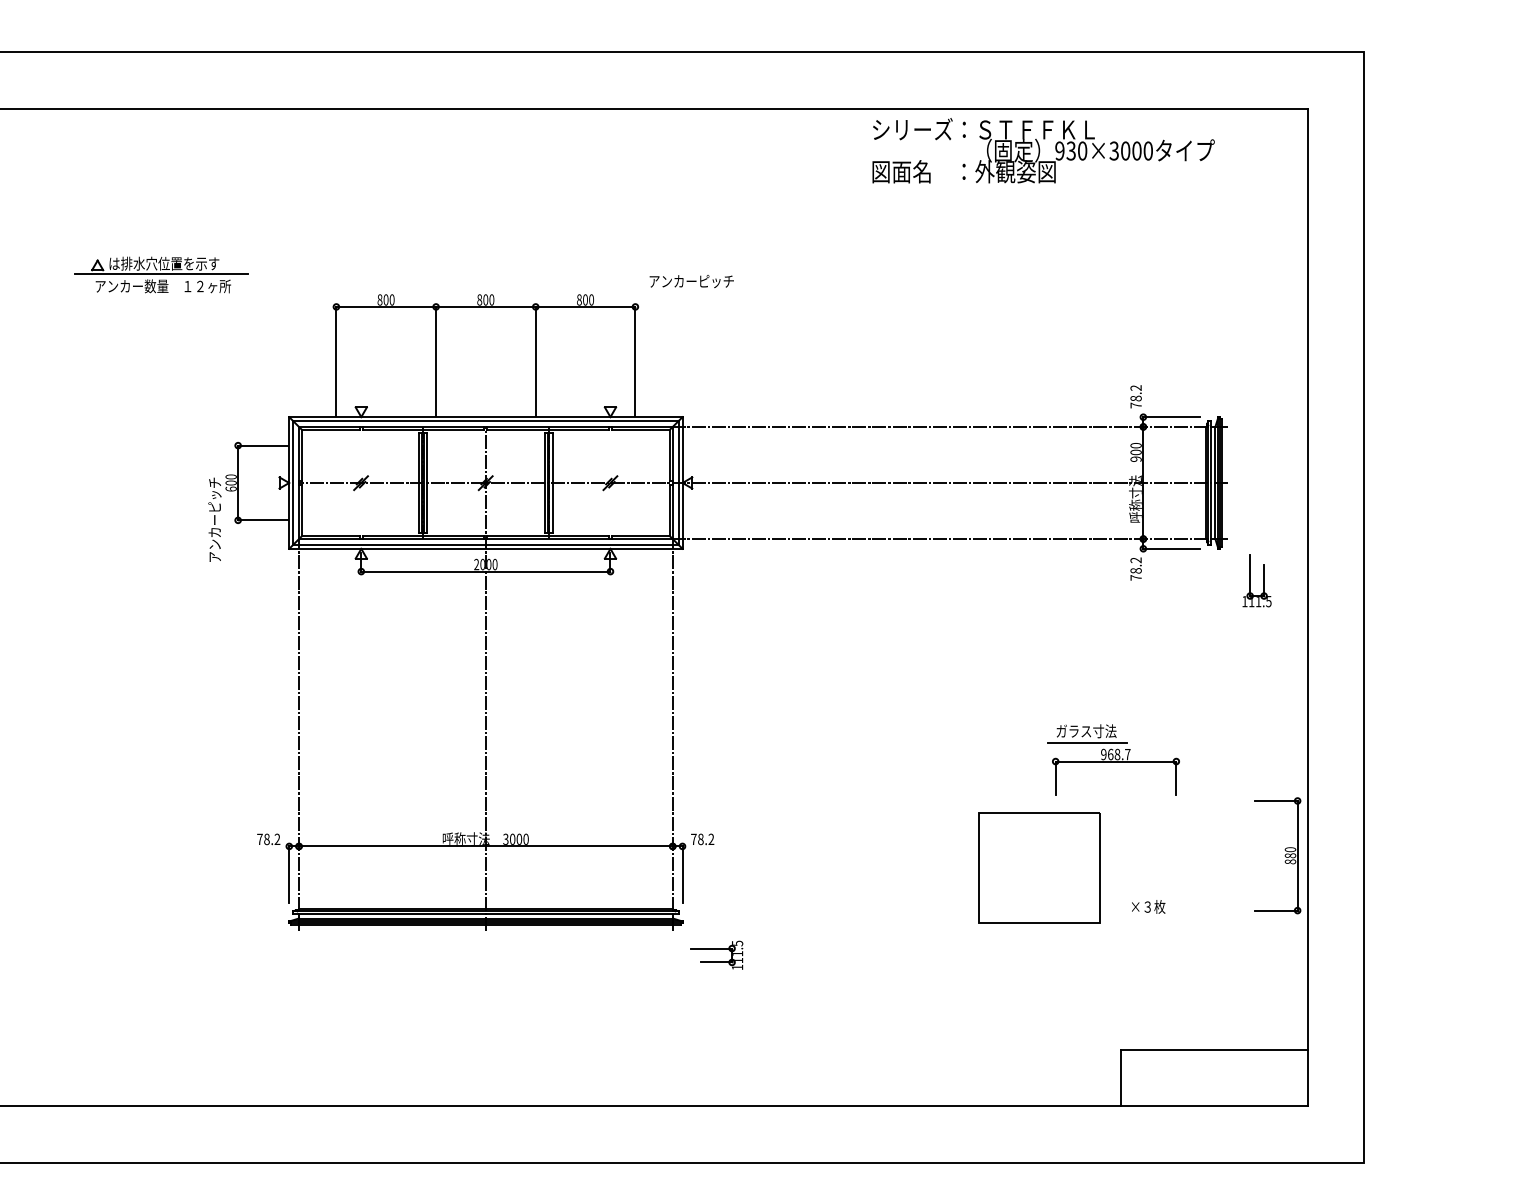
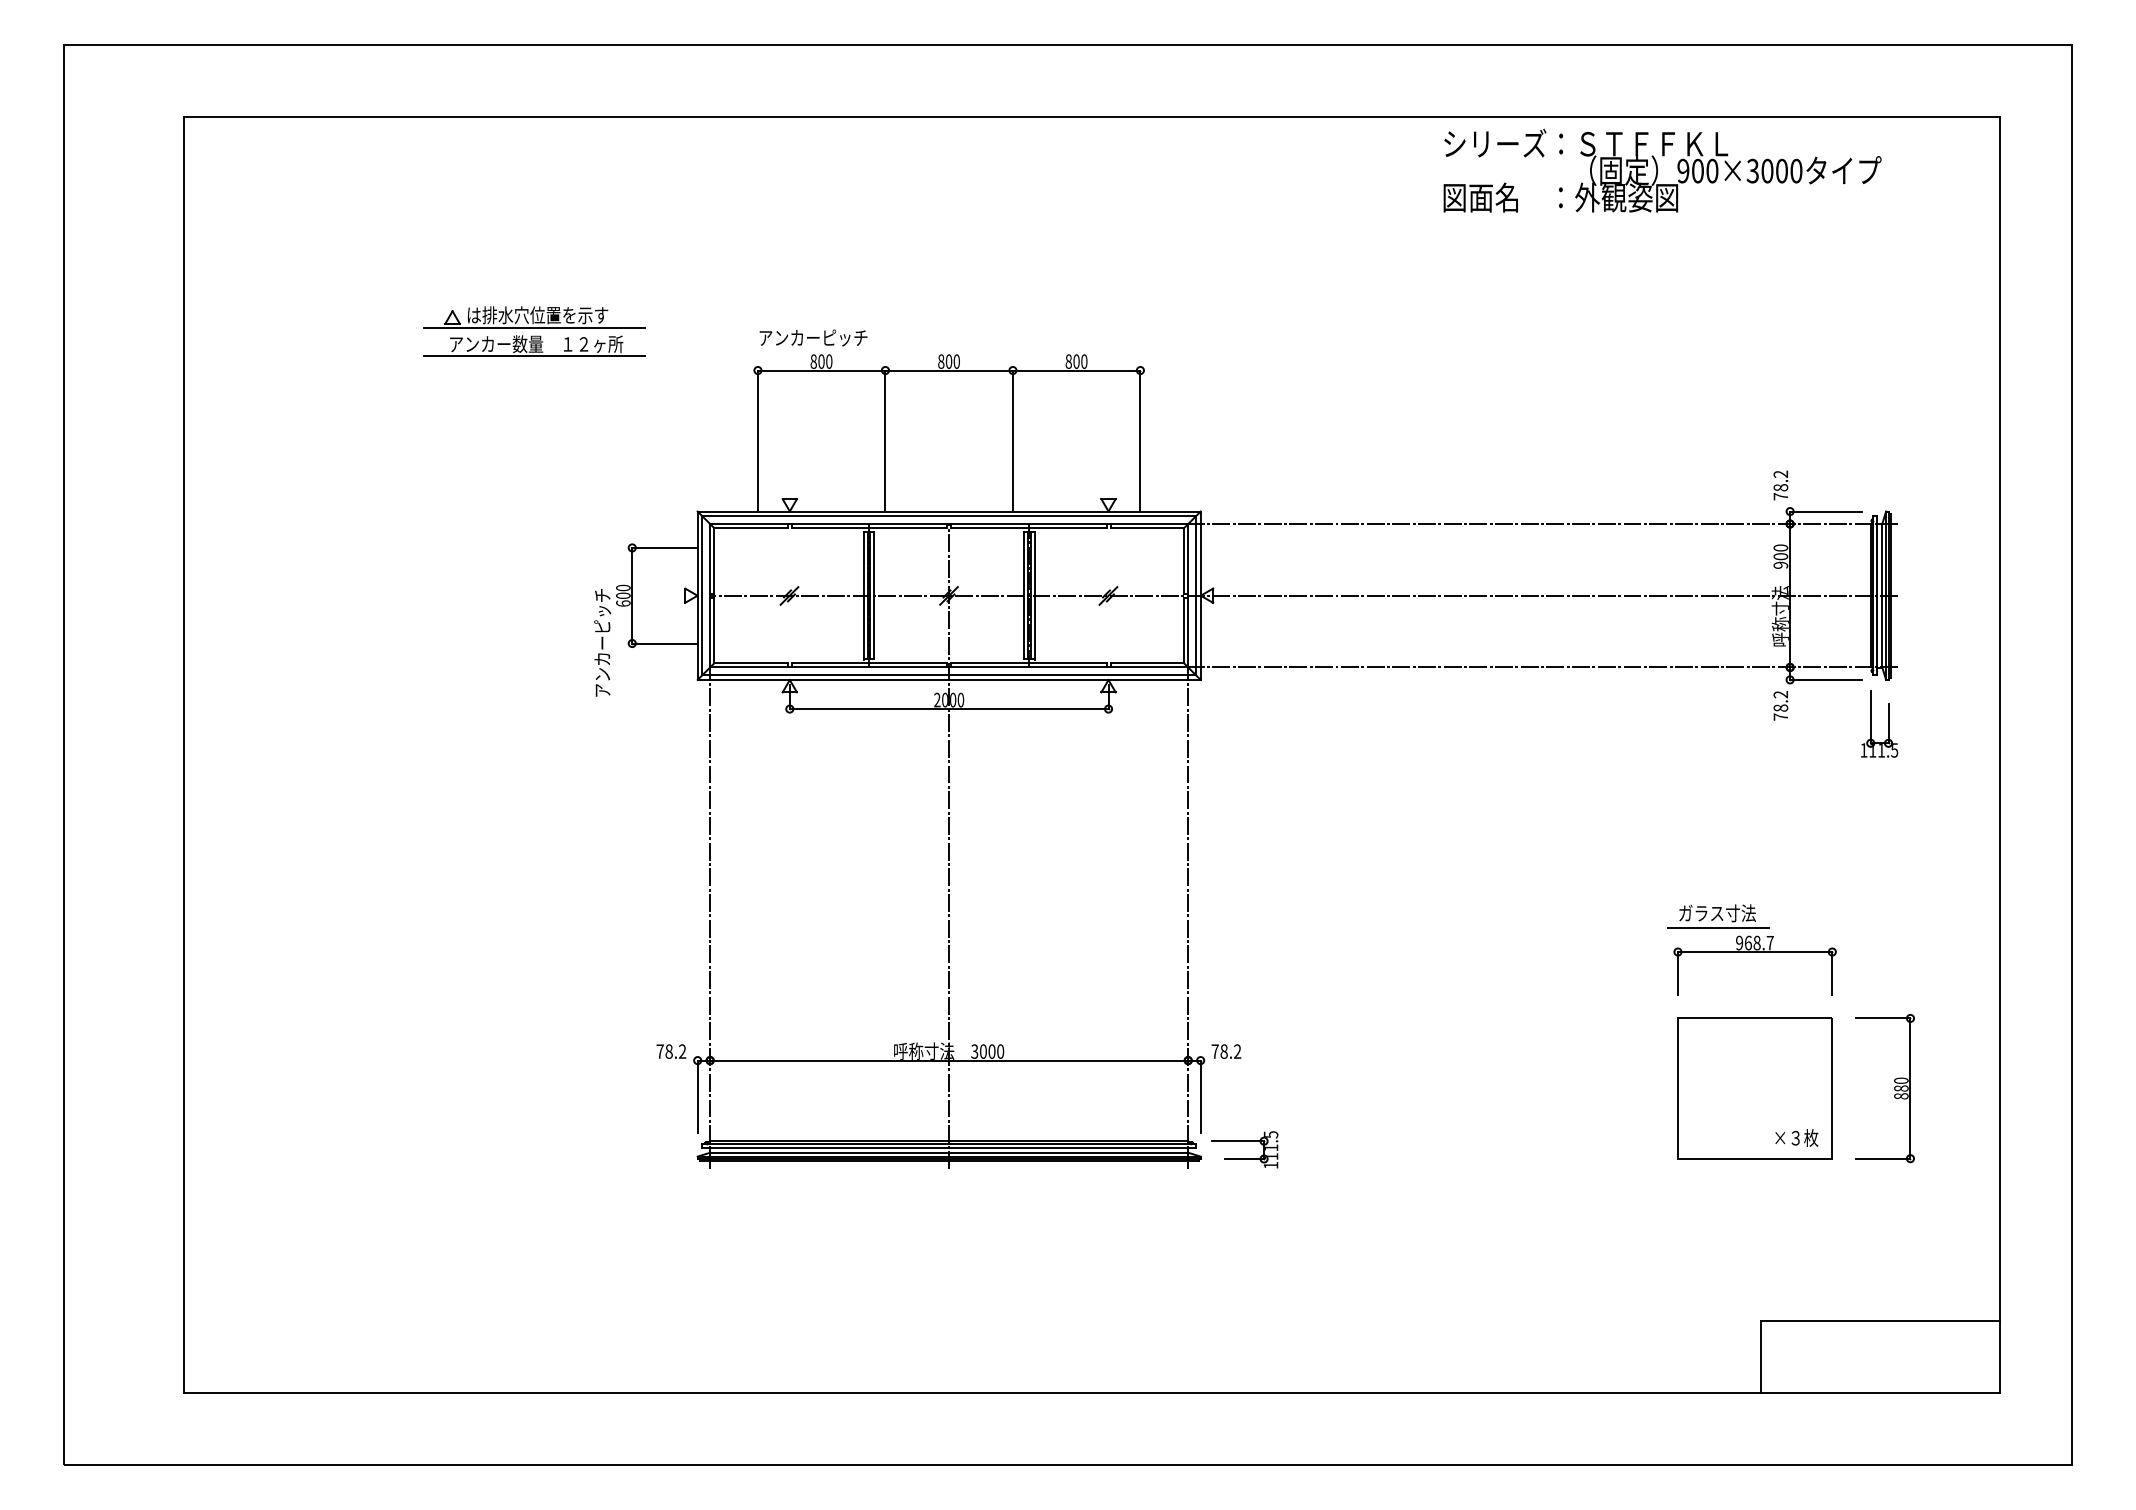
text: (1070, 151) -> (1697, 171), 930×3000 -> 900×3000
text: (691, 281) -> (813, 337), moved
line: (160, 295) -> (533, 355), added
part: (1250, 580) -> (1871, 723), moved
part: (1285, 855) -> (1894, 1088), moved
part: (1038, 868) -> (1754, 1088), moved
part: (716, 948) -> (1244, 1141), moved

